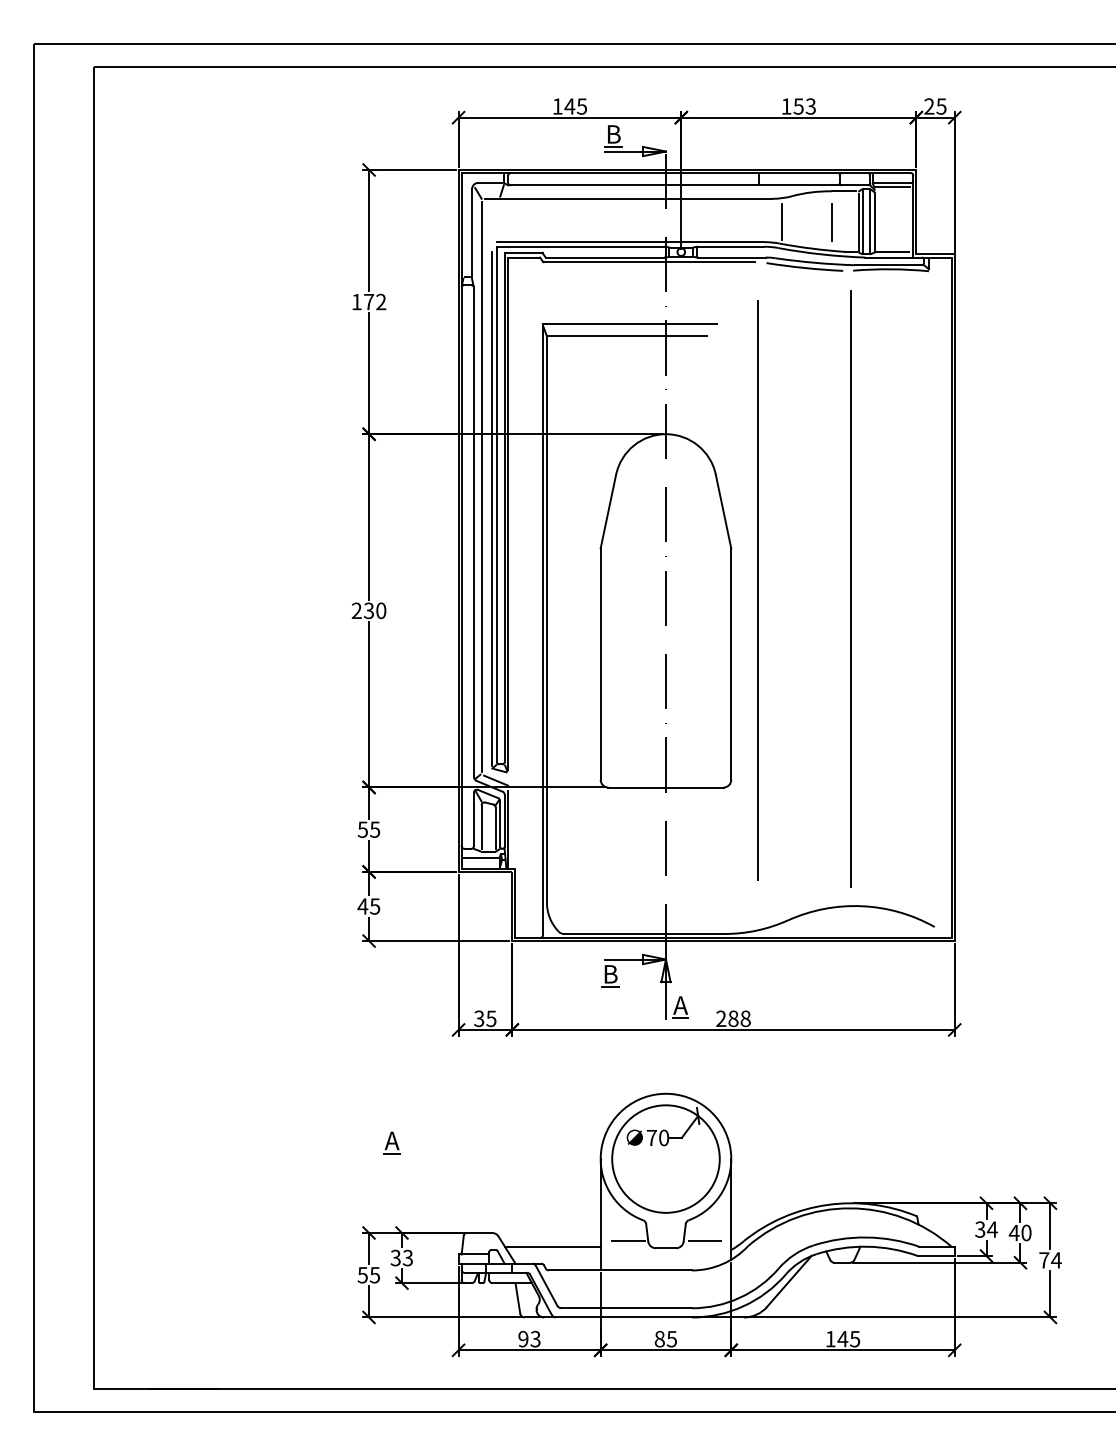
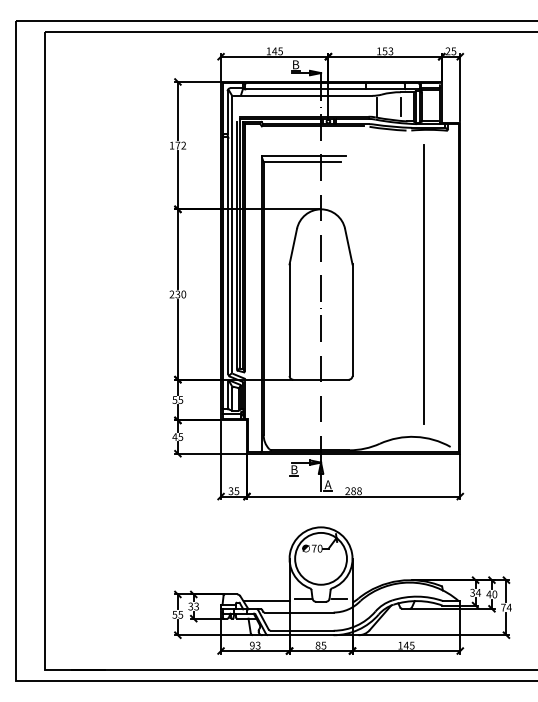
line: (851, 587) -> (410, 283), removed
line: (756, 590) -> (423, 284), moved
part: (391, 1141) -> (188, 550), removed

